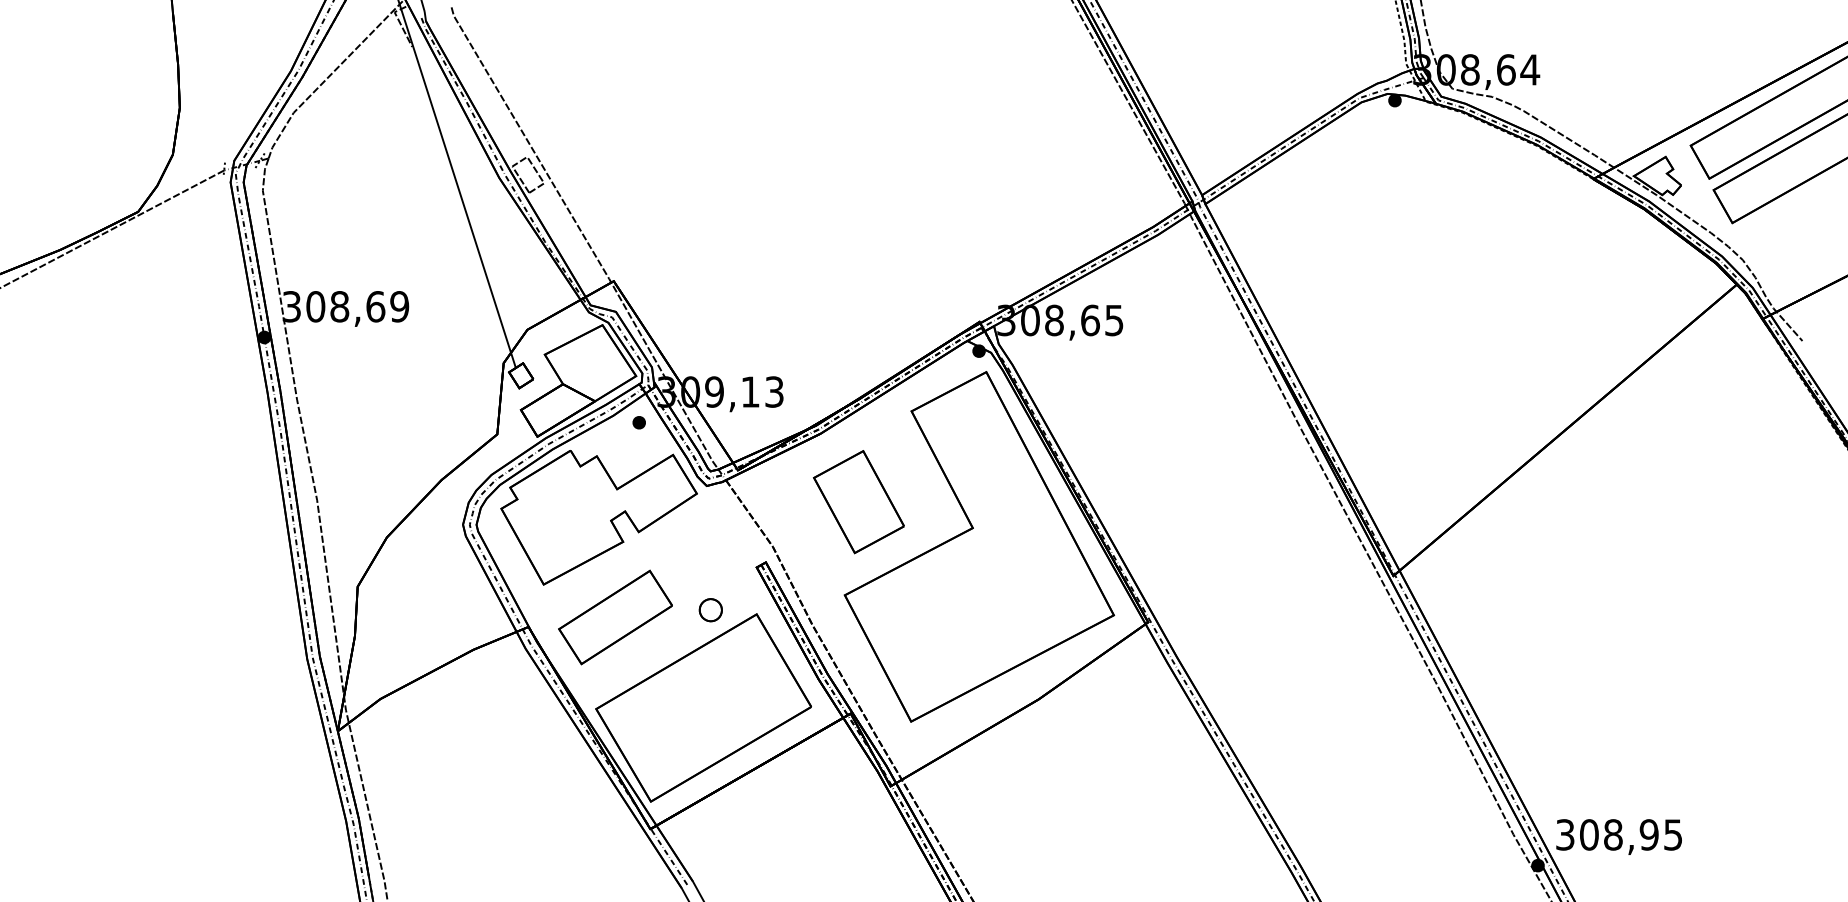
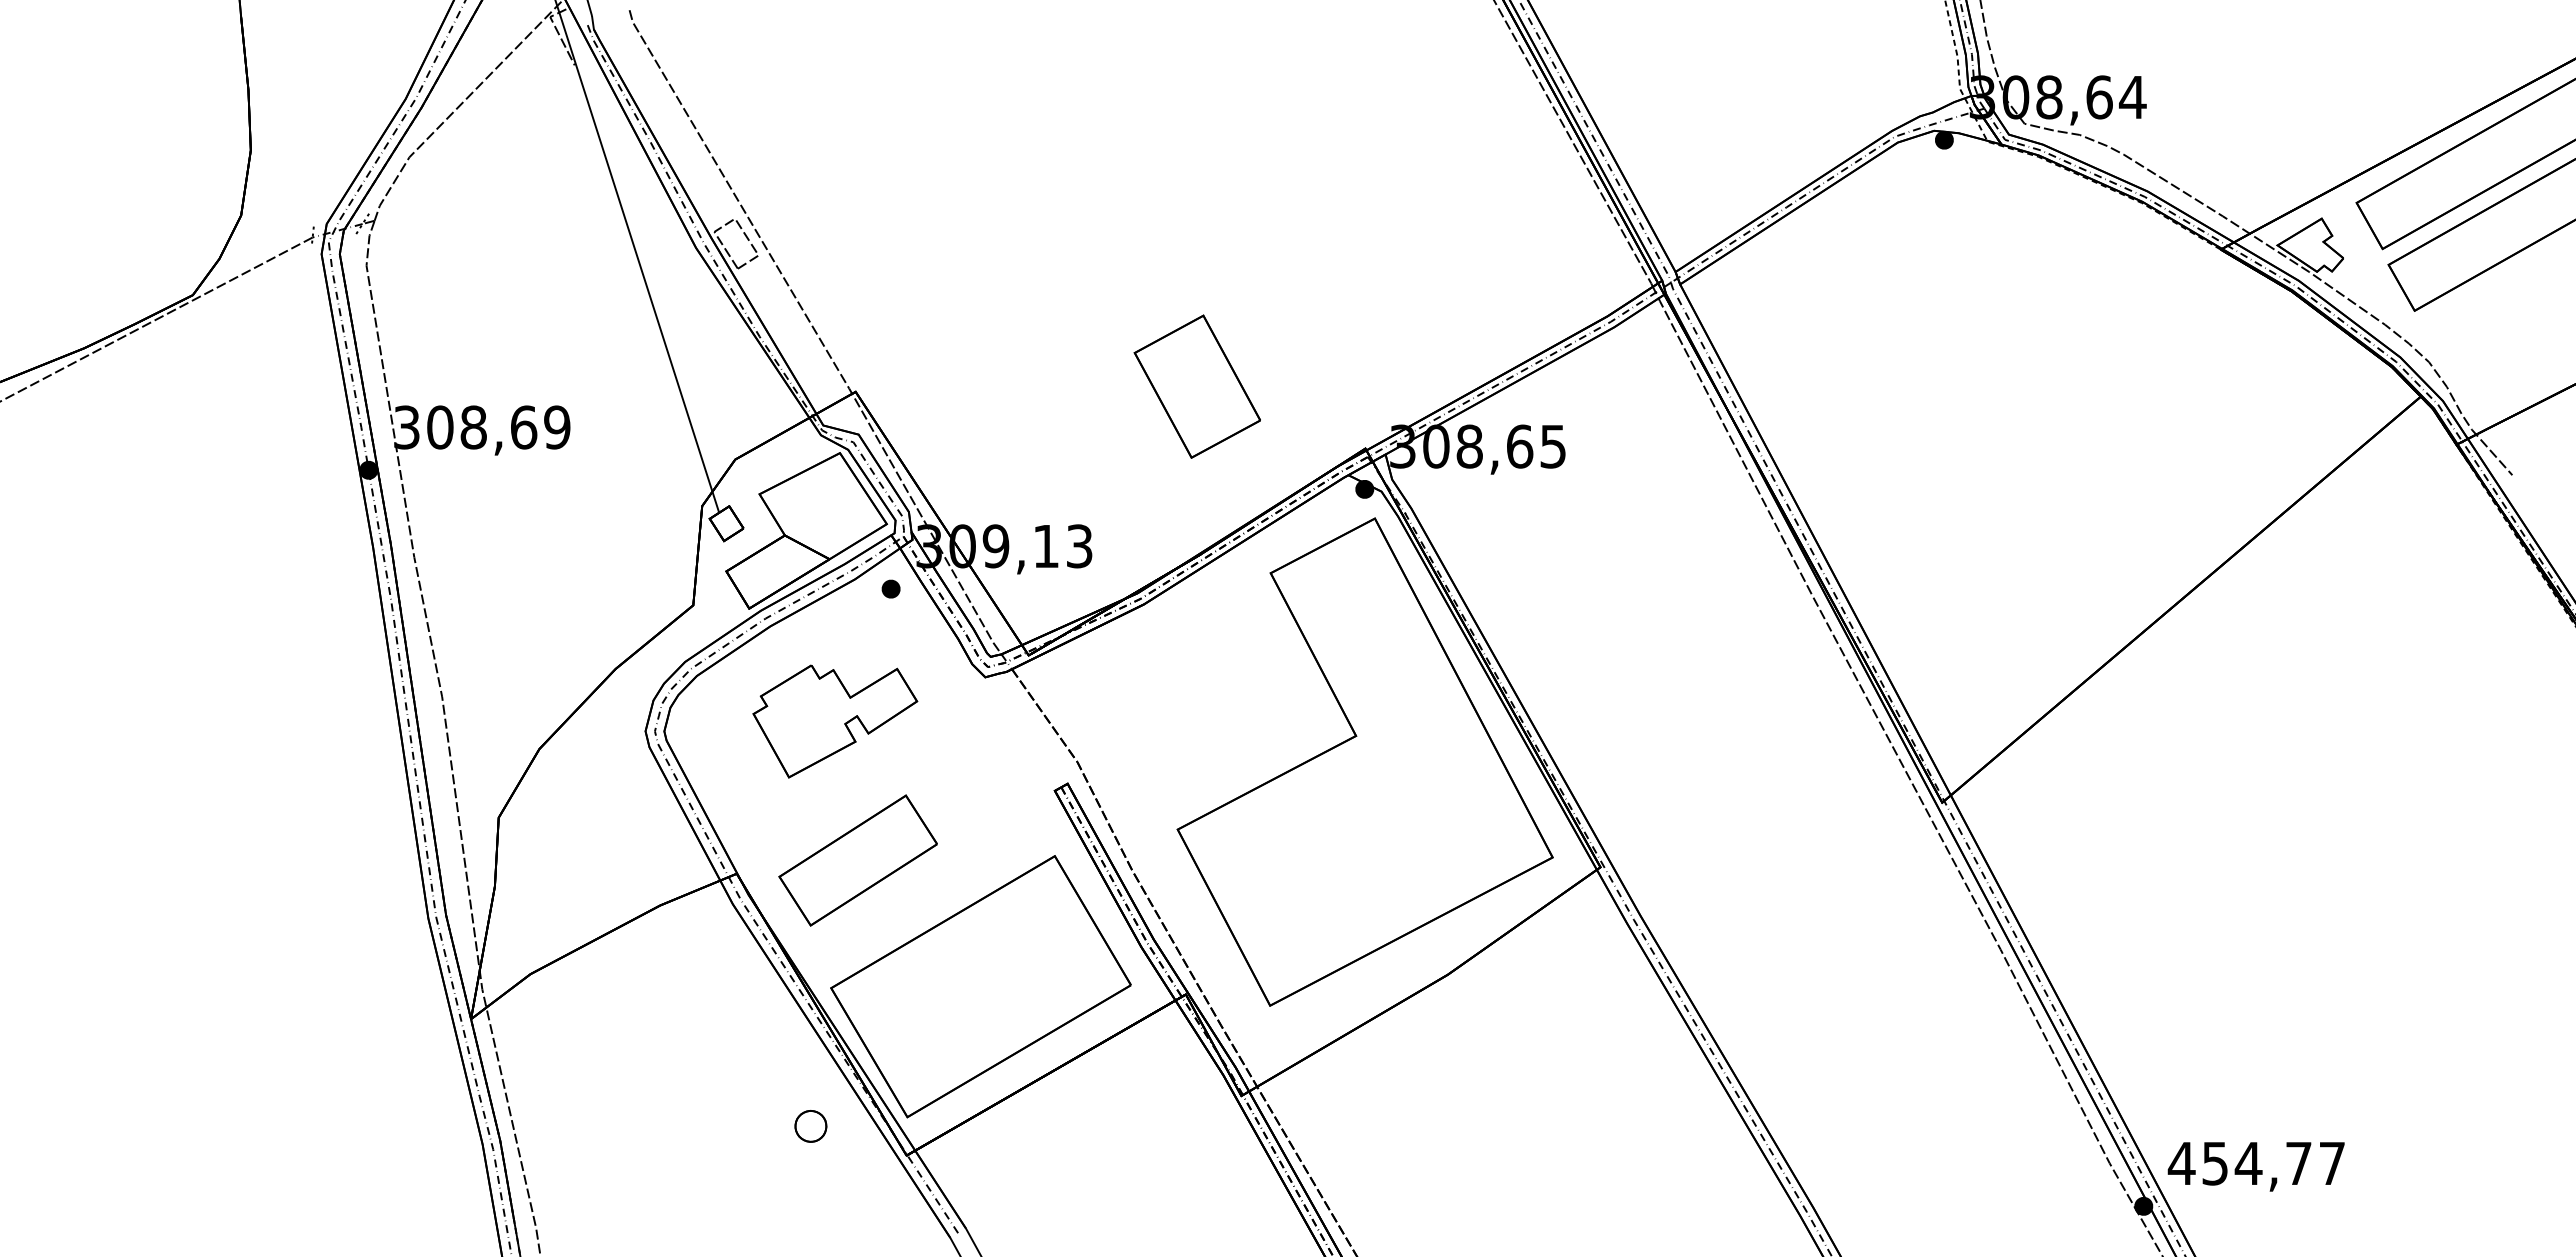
part: (858, 501) -> (1196, 386), moved
part: (599, 517) -> (835, 721), size x0.6
part: (710, 610) -> (810, 1126), moved
text: (1618, 834) -> (2255, 1163), 308,95 -> 454,77

